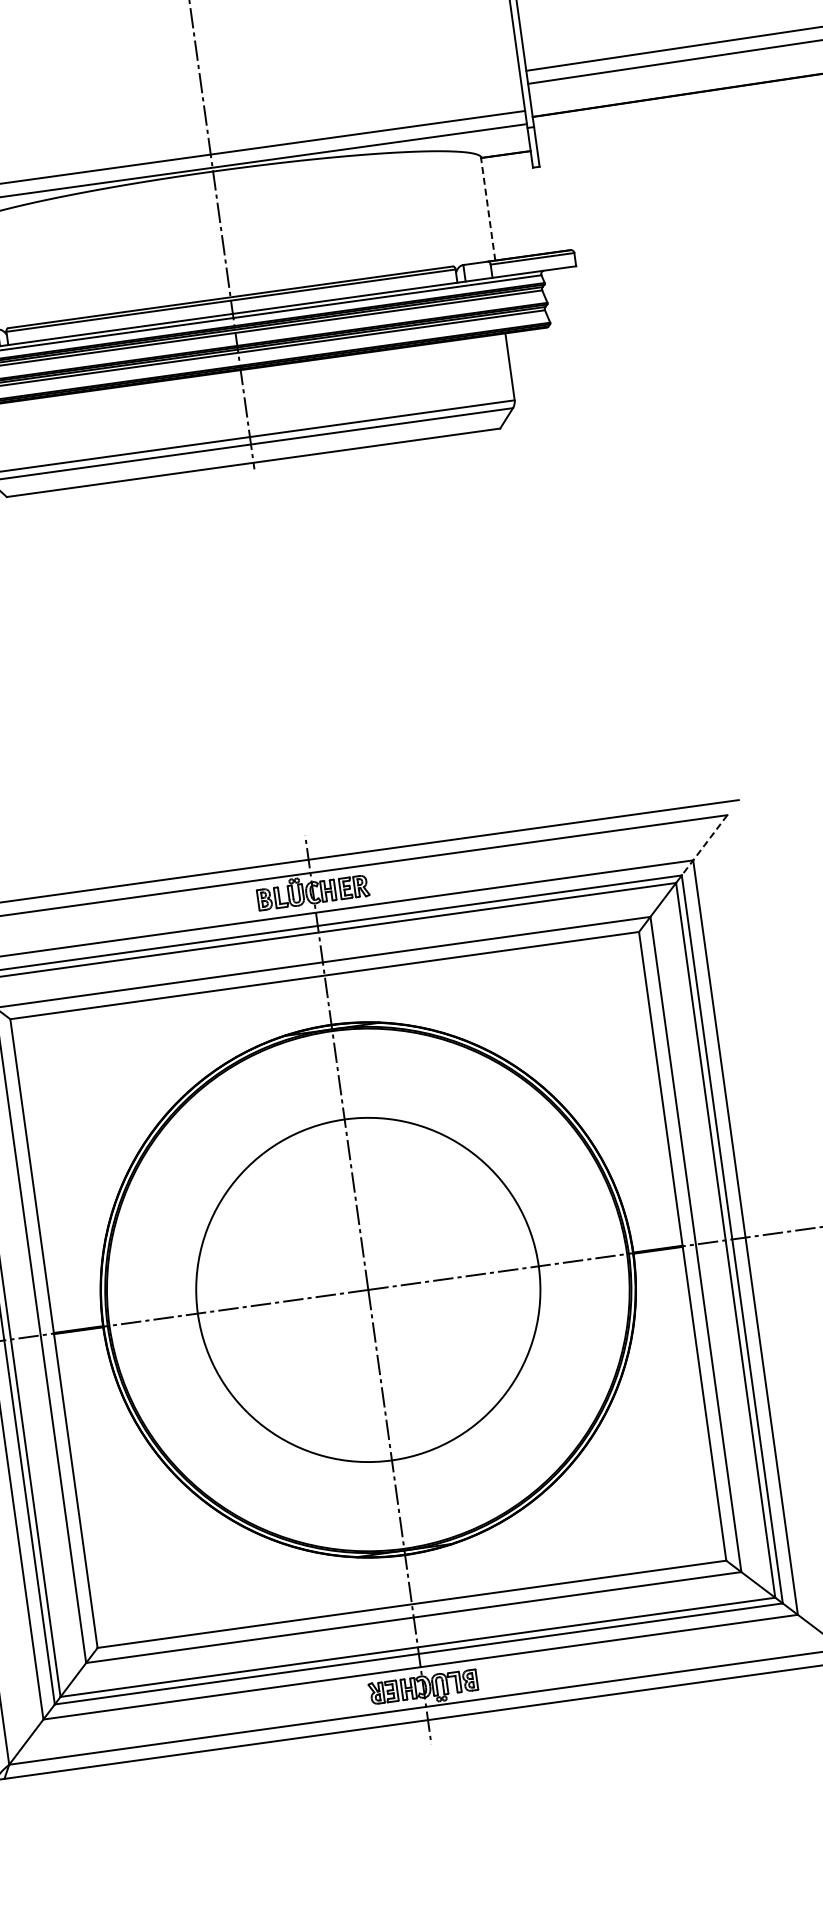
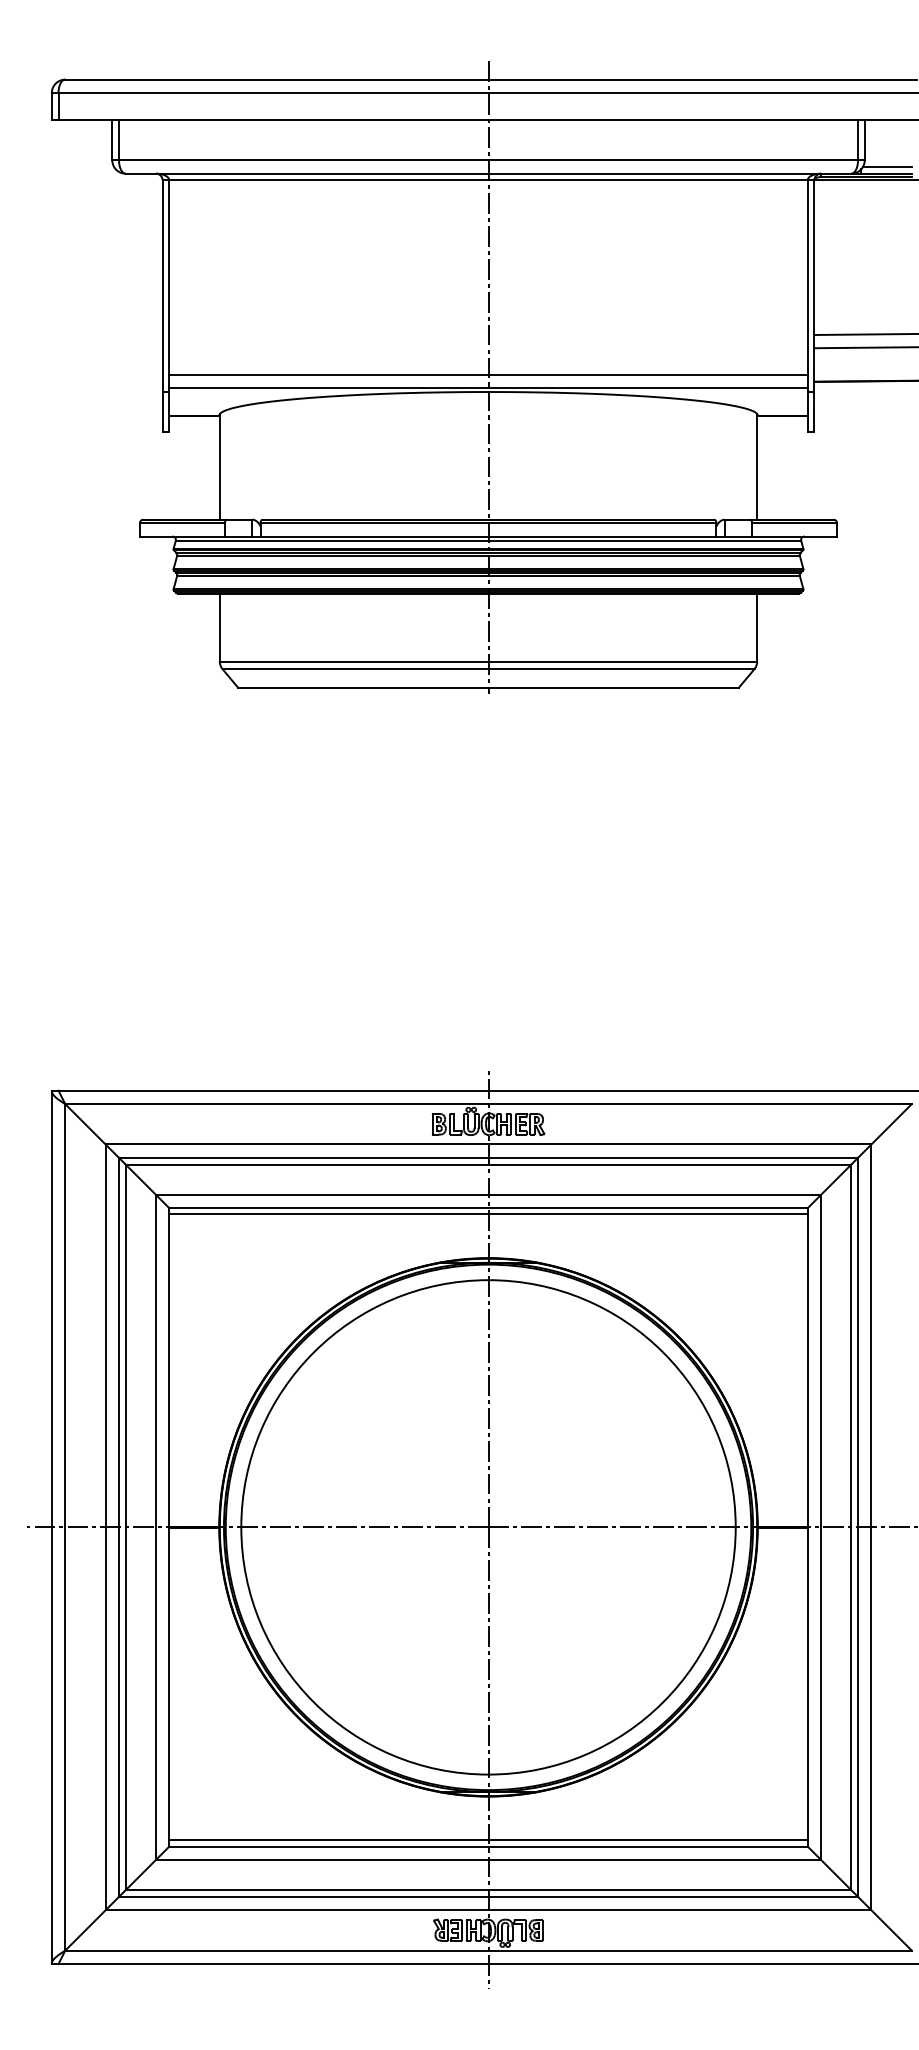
line: (488, 208) -> (757, 466), dashed -> solid
line: (704, 845) -> (884, 1131), dashed -> solid
line: (325, 981) -> (488, 1214), added
circle: (368, 1290) -> (488, 1527), size x1.43
line: (411, 1598) -> (488, 1840), added

